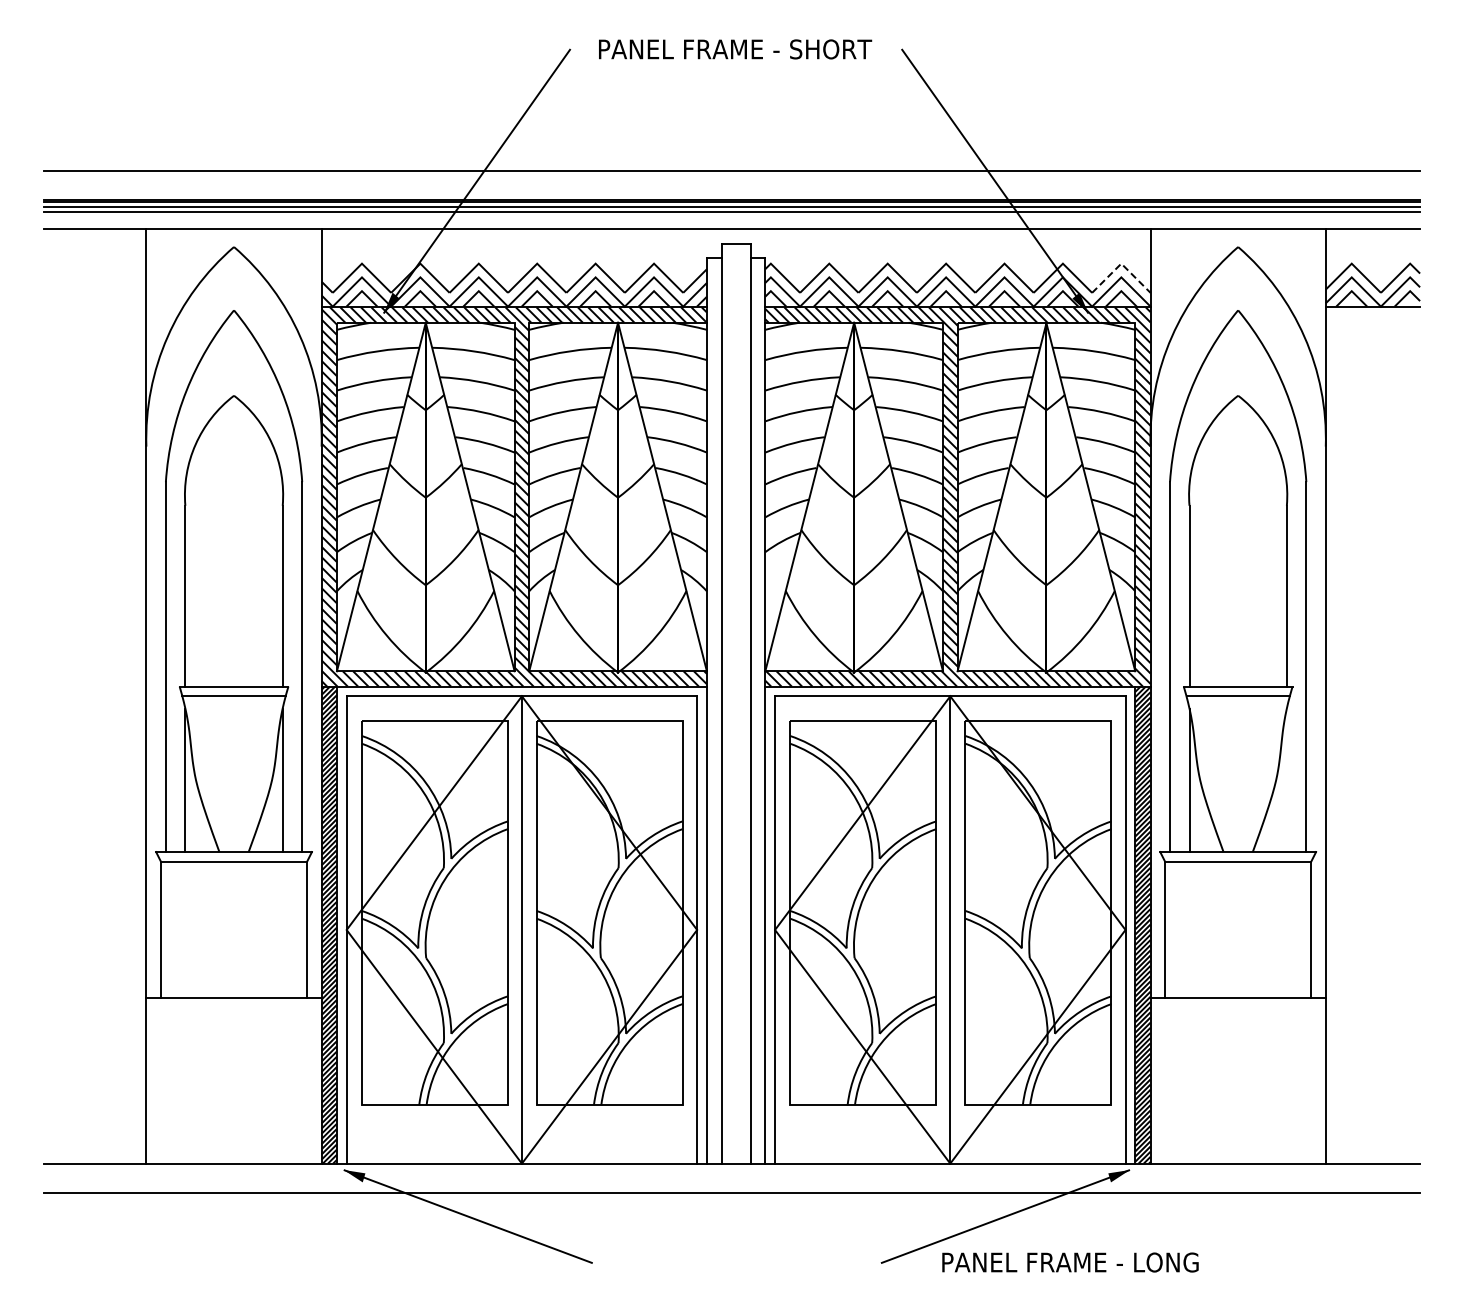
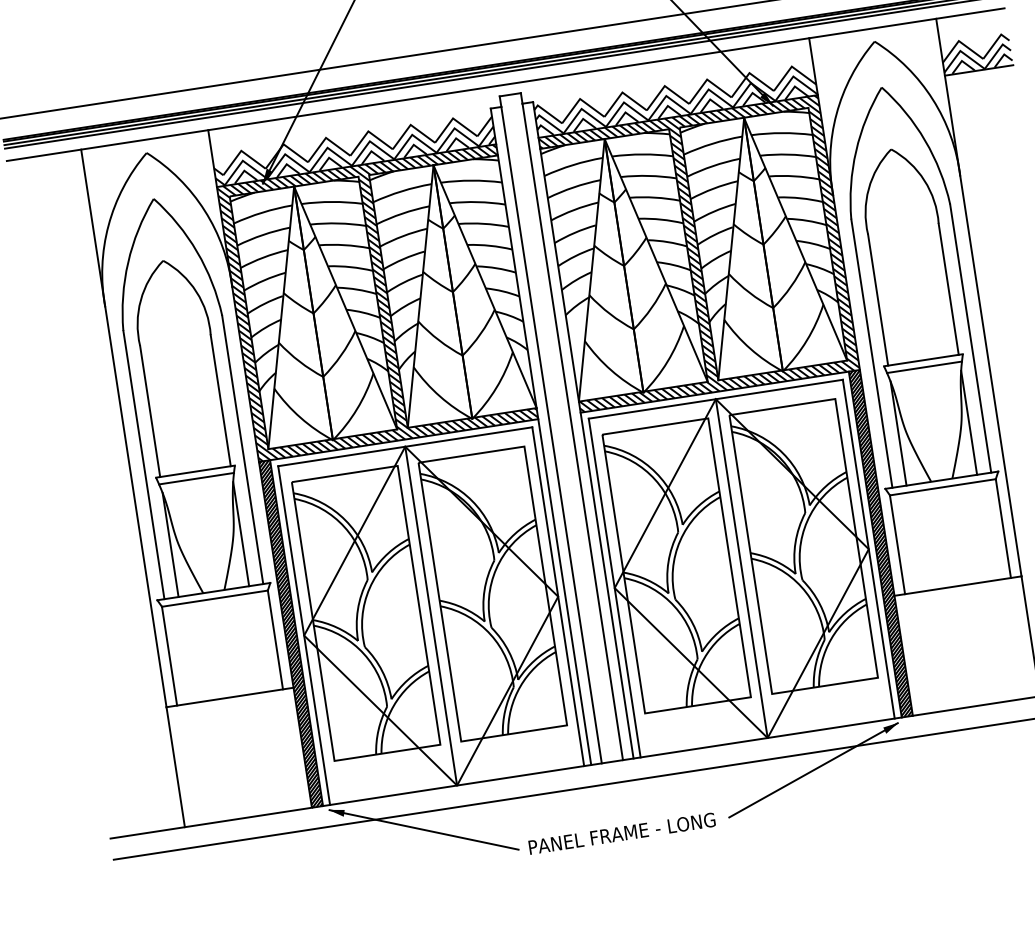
line: (1121, 263) -> (791, 66), dashed -> solid
line: (1286, 780) -> (968, 422), added
text: (1070, 1262) -> (622, 833), moved

